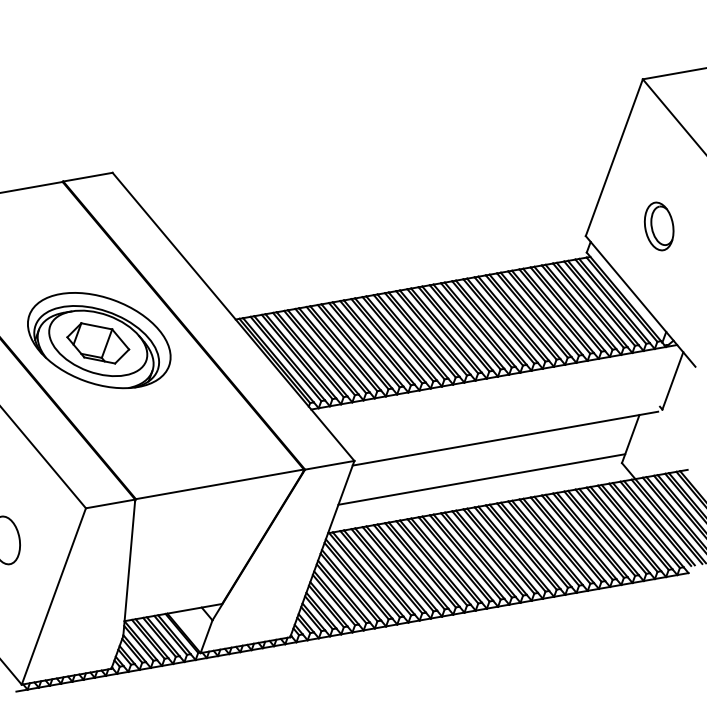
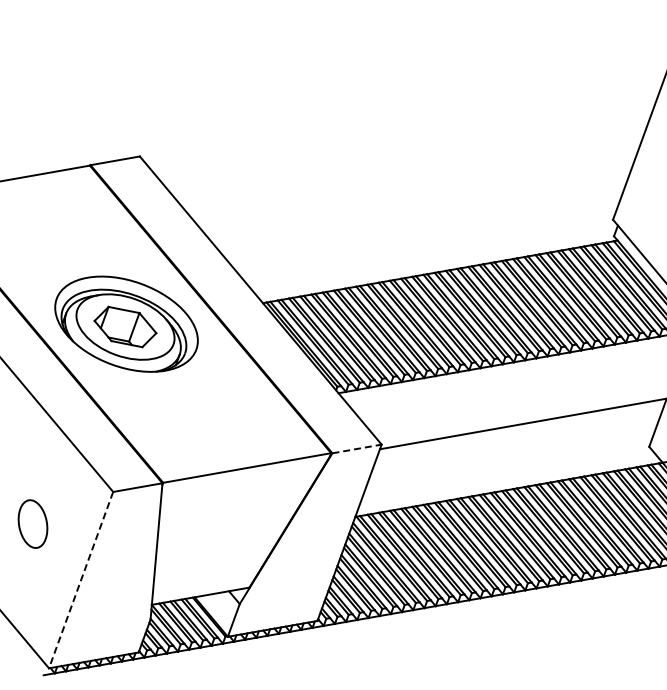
line: (330, 465) -> (357, 449), solid -> dashed
line: (481, 479) -> (508, 463), removed
line: (53, 596) -> (80, 580), solid -> dashed

